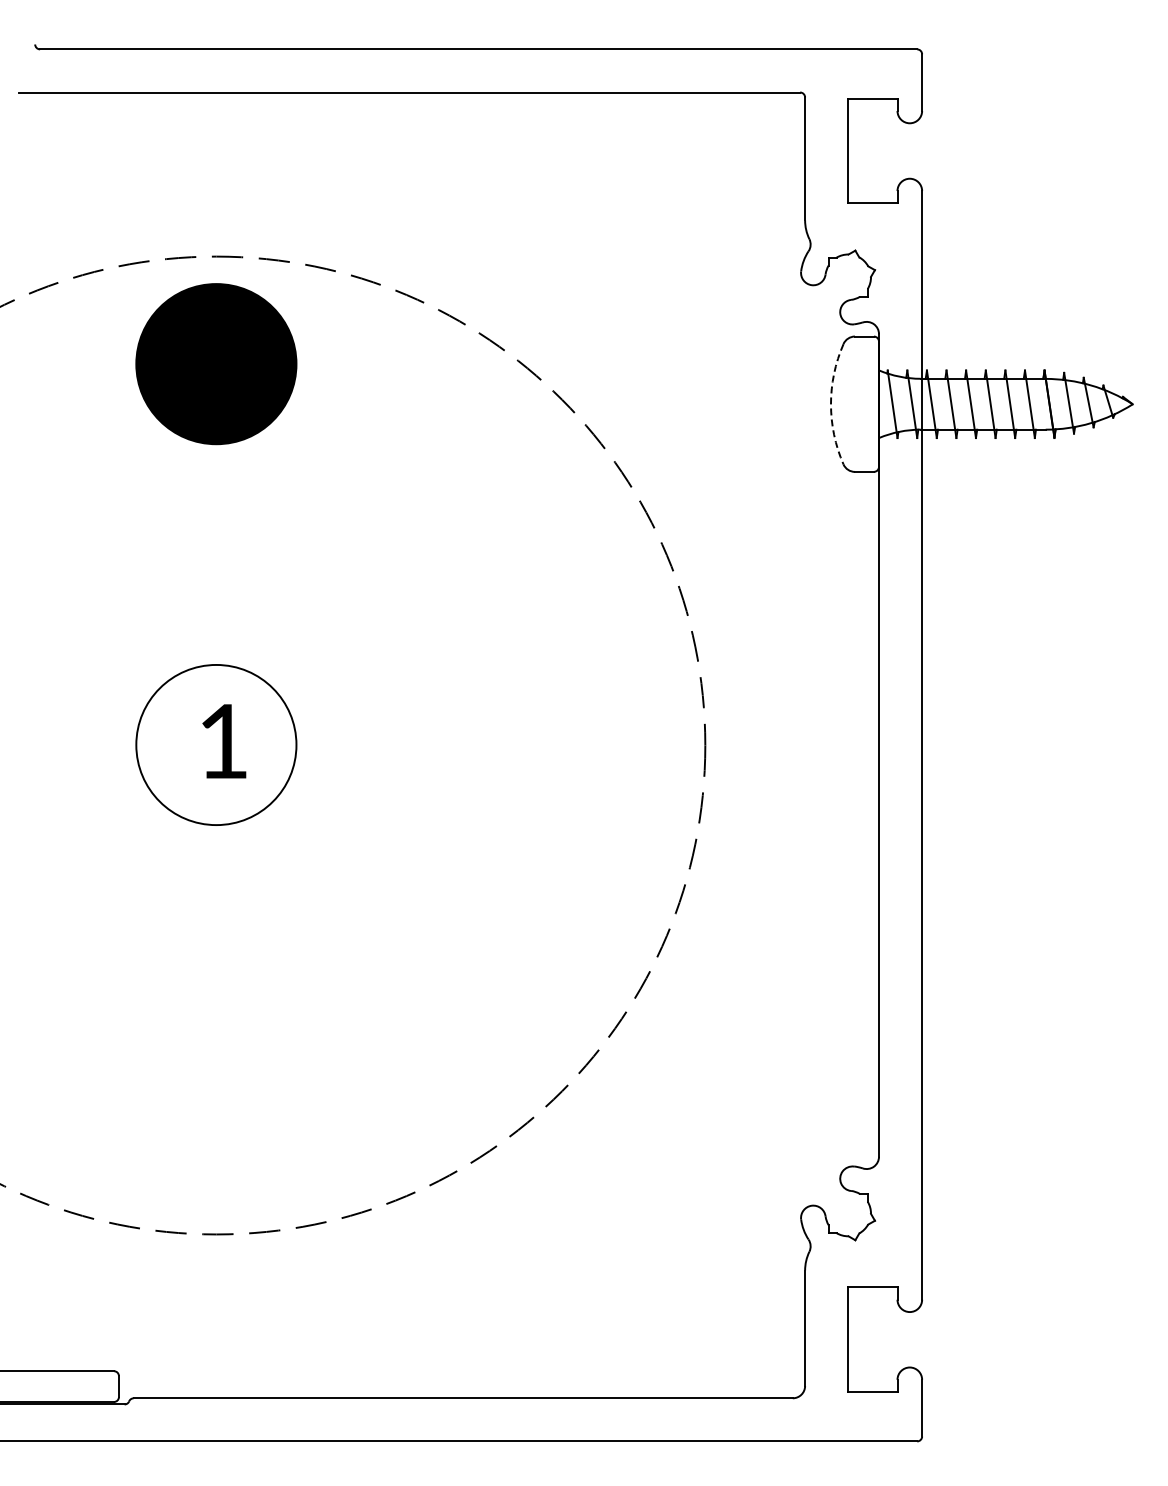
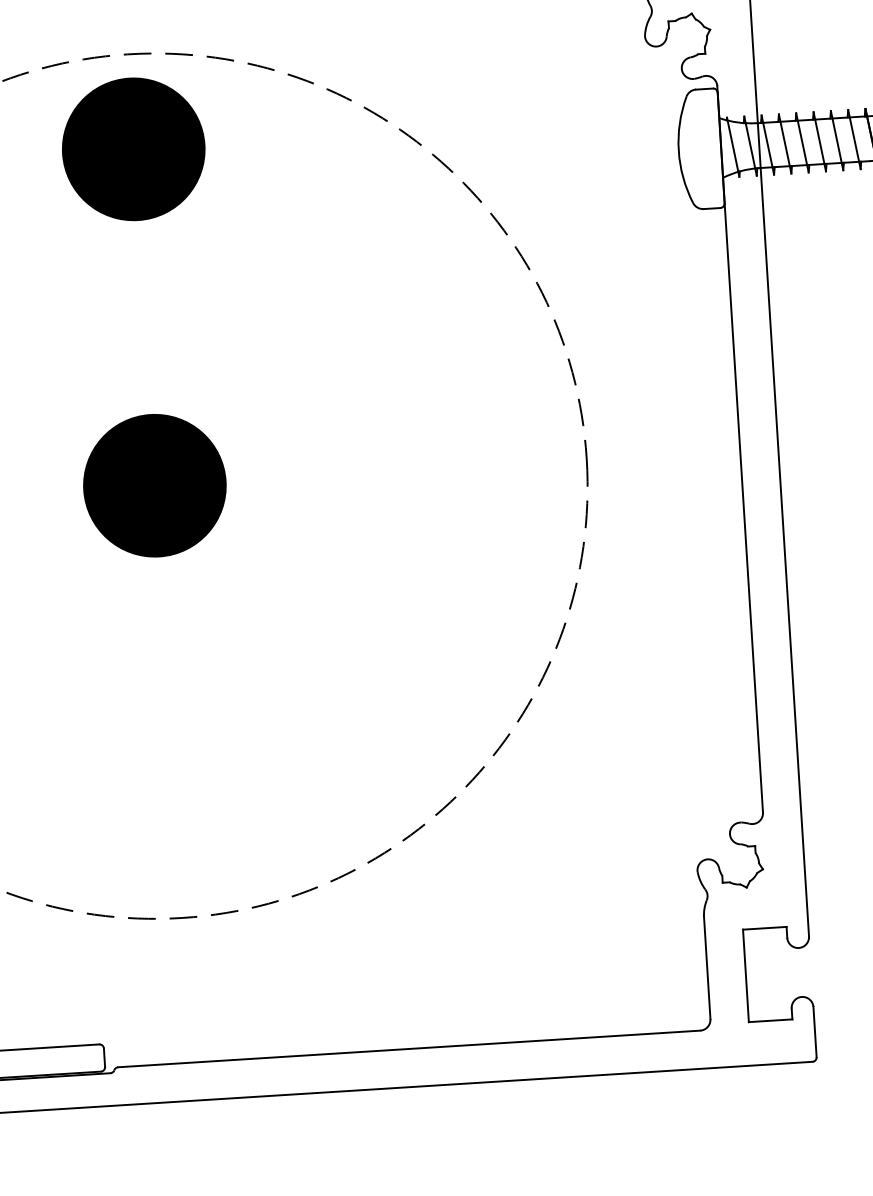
arc: (830, 404) -> (678, 150), dashed -> solid
fill: (216, 744) -> (154, 485), added

